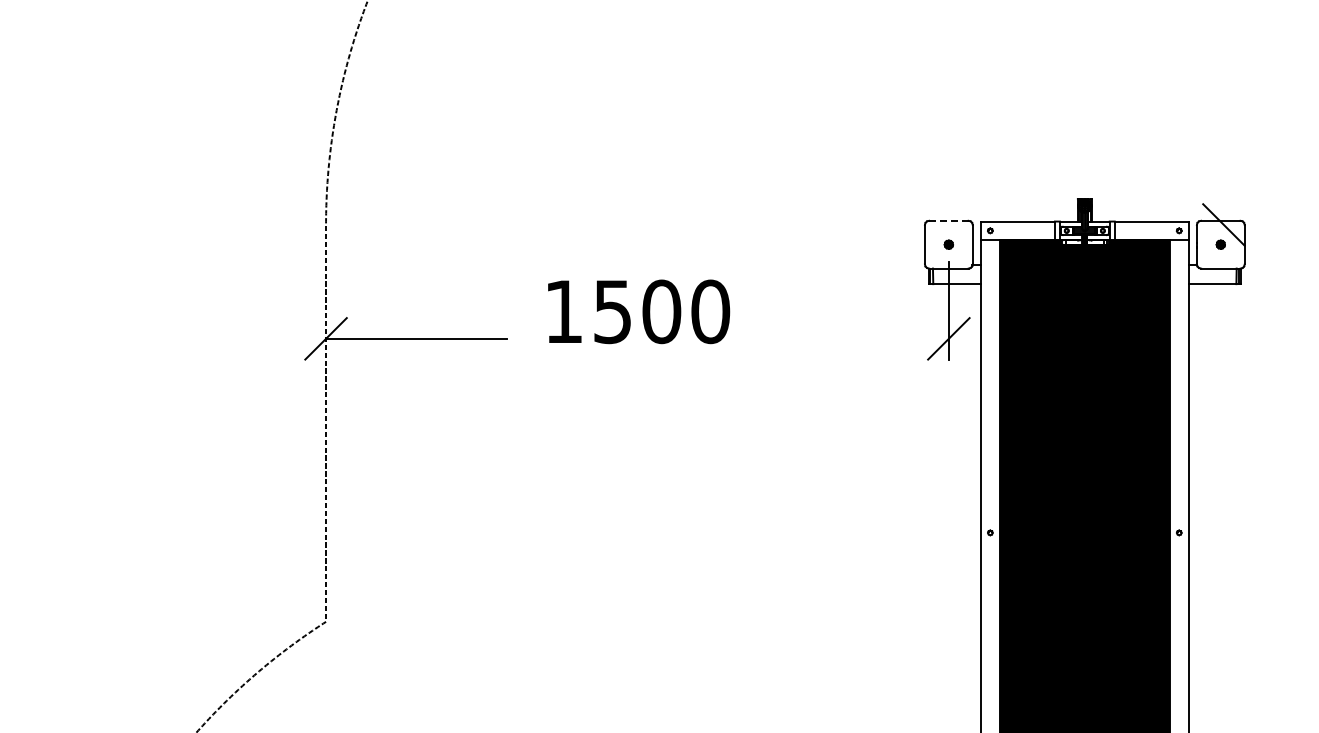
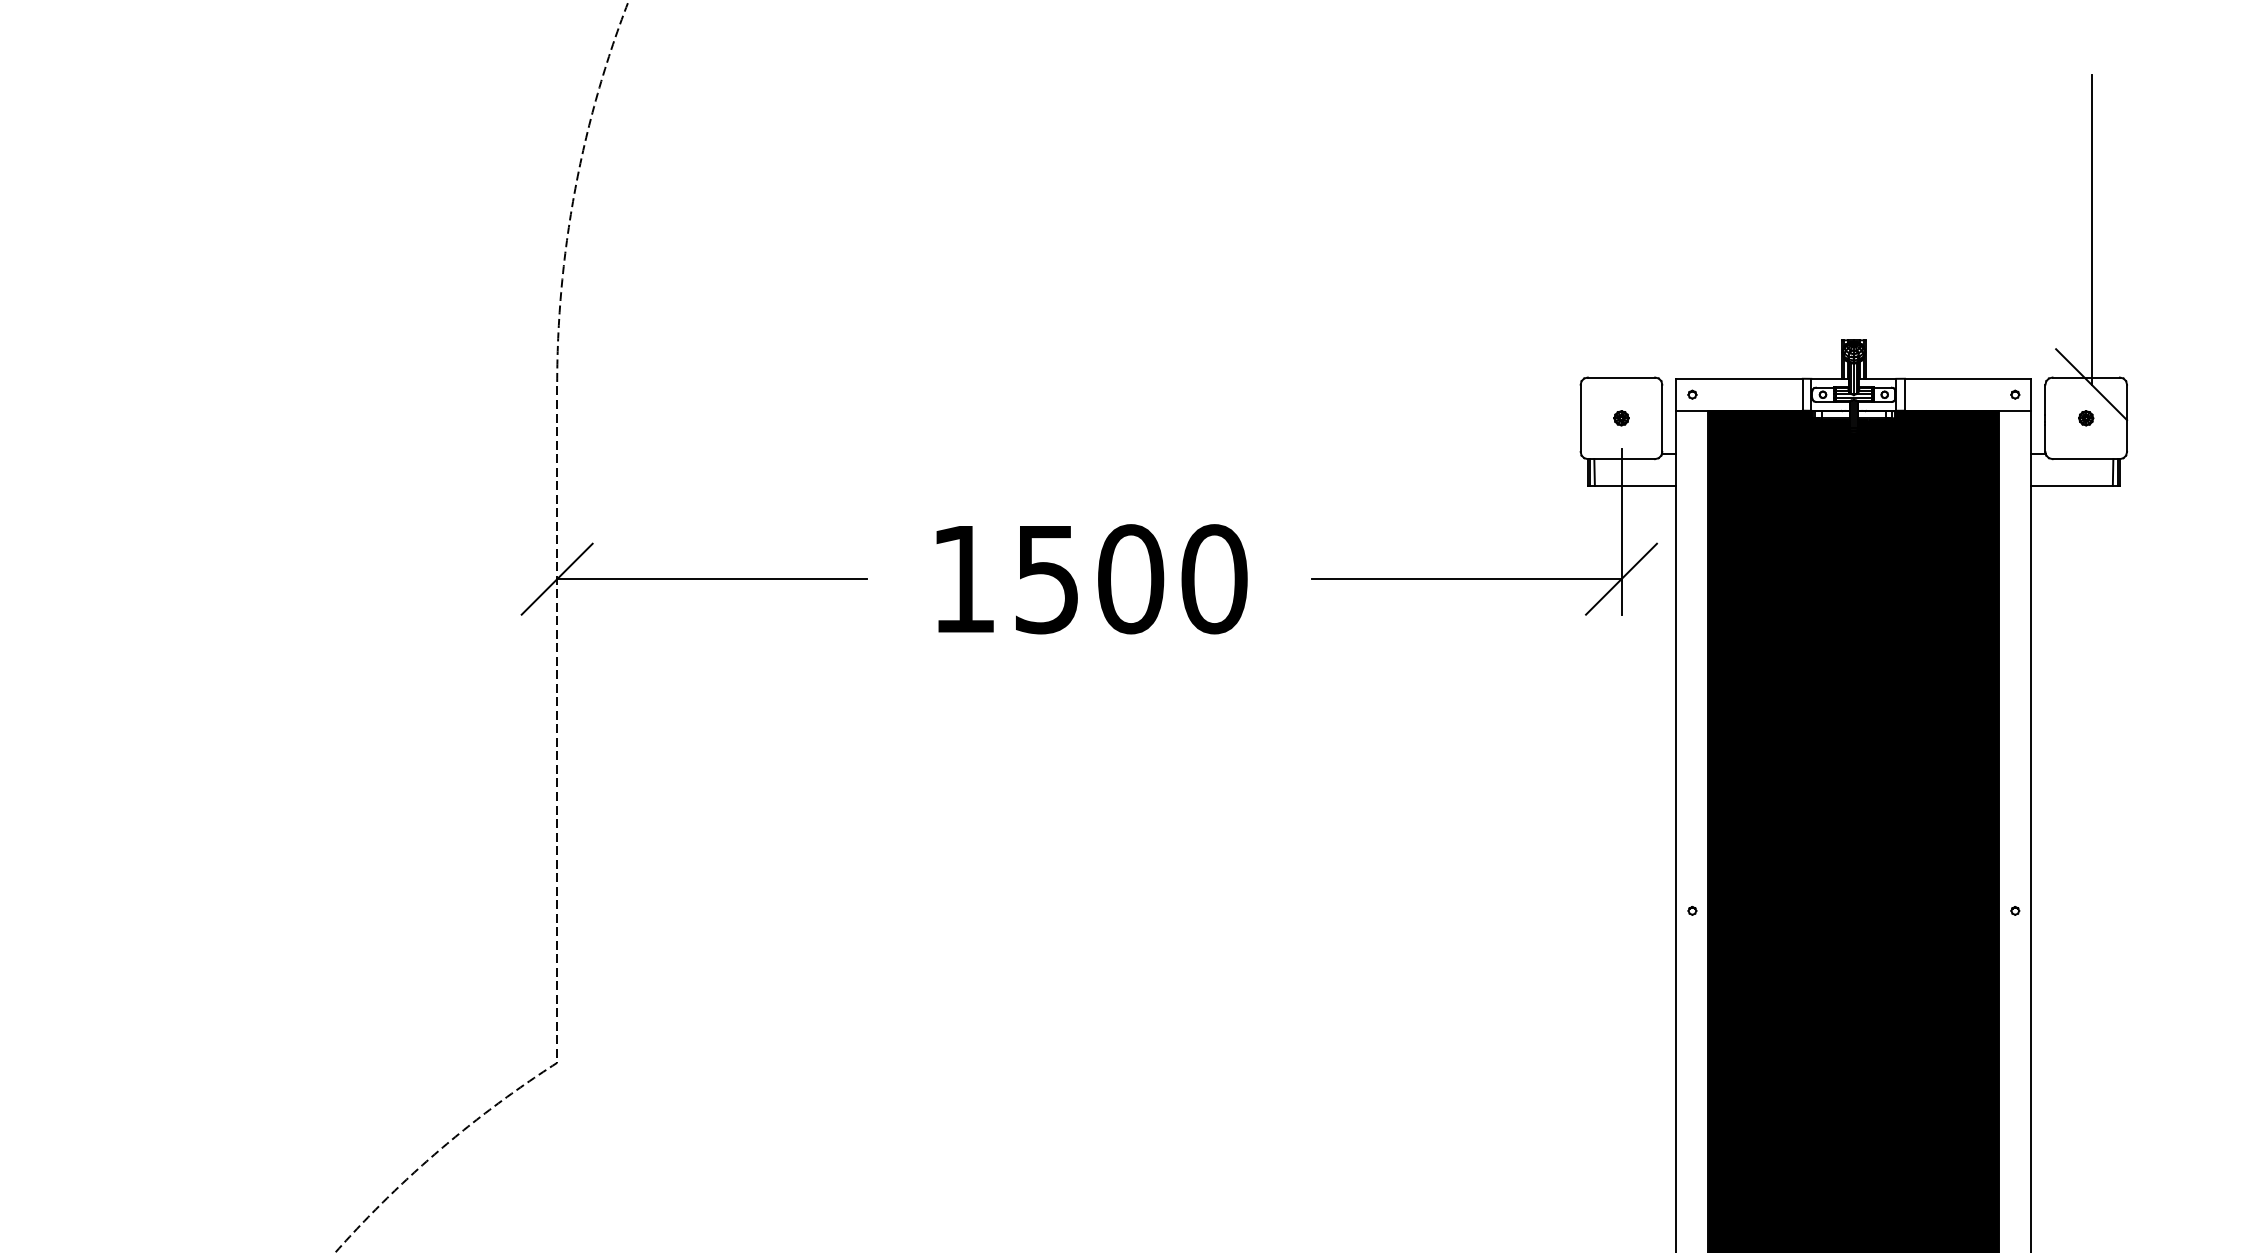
line: (1223, 133) -> (2090, 228), added
line: (948, 220) -> (1620, 377), dashed -> solid
text: (639, 311) -> (1092, 578), moved
line: (857, 338) -> (1465, 578), added

